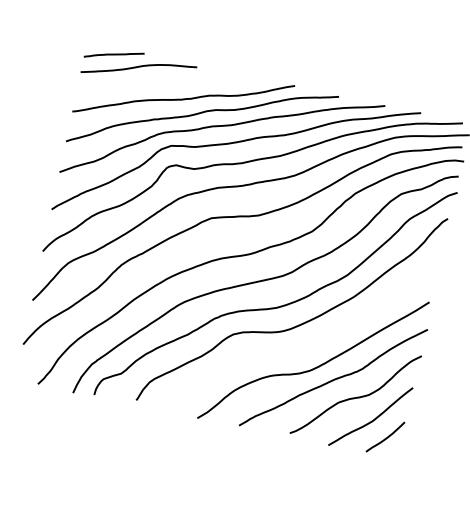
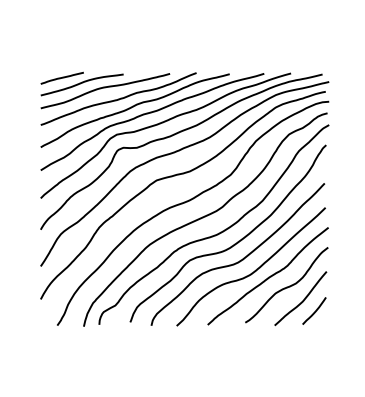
curve: (169, 80) -> (105, 88), added
curve: (301, 347) -> (240, 259), added

